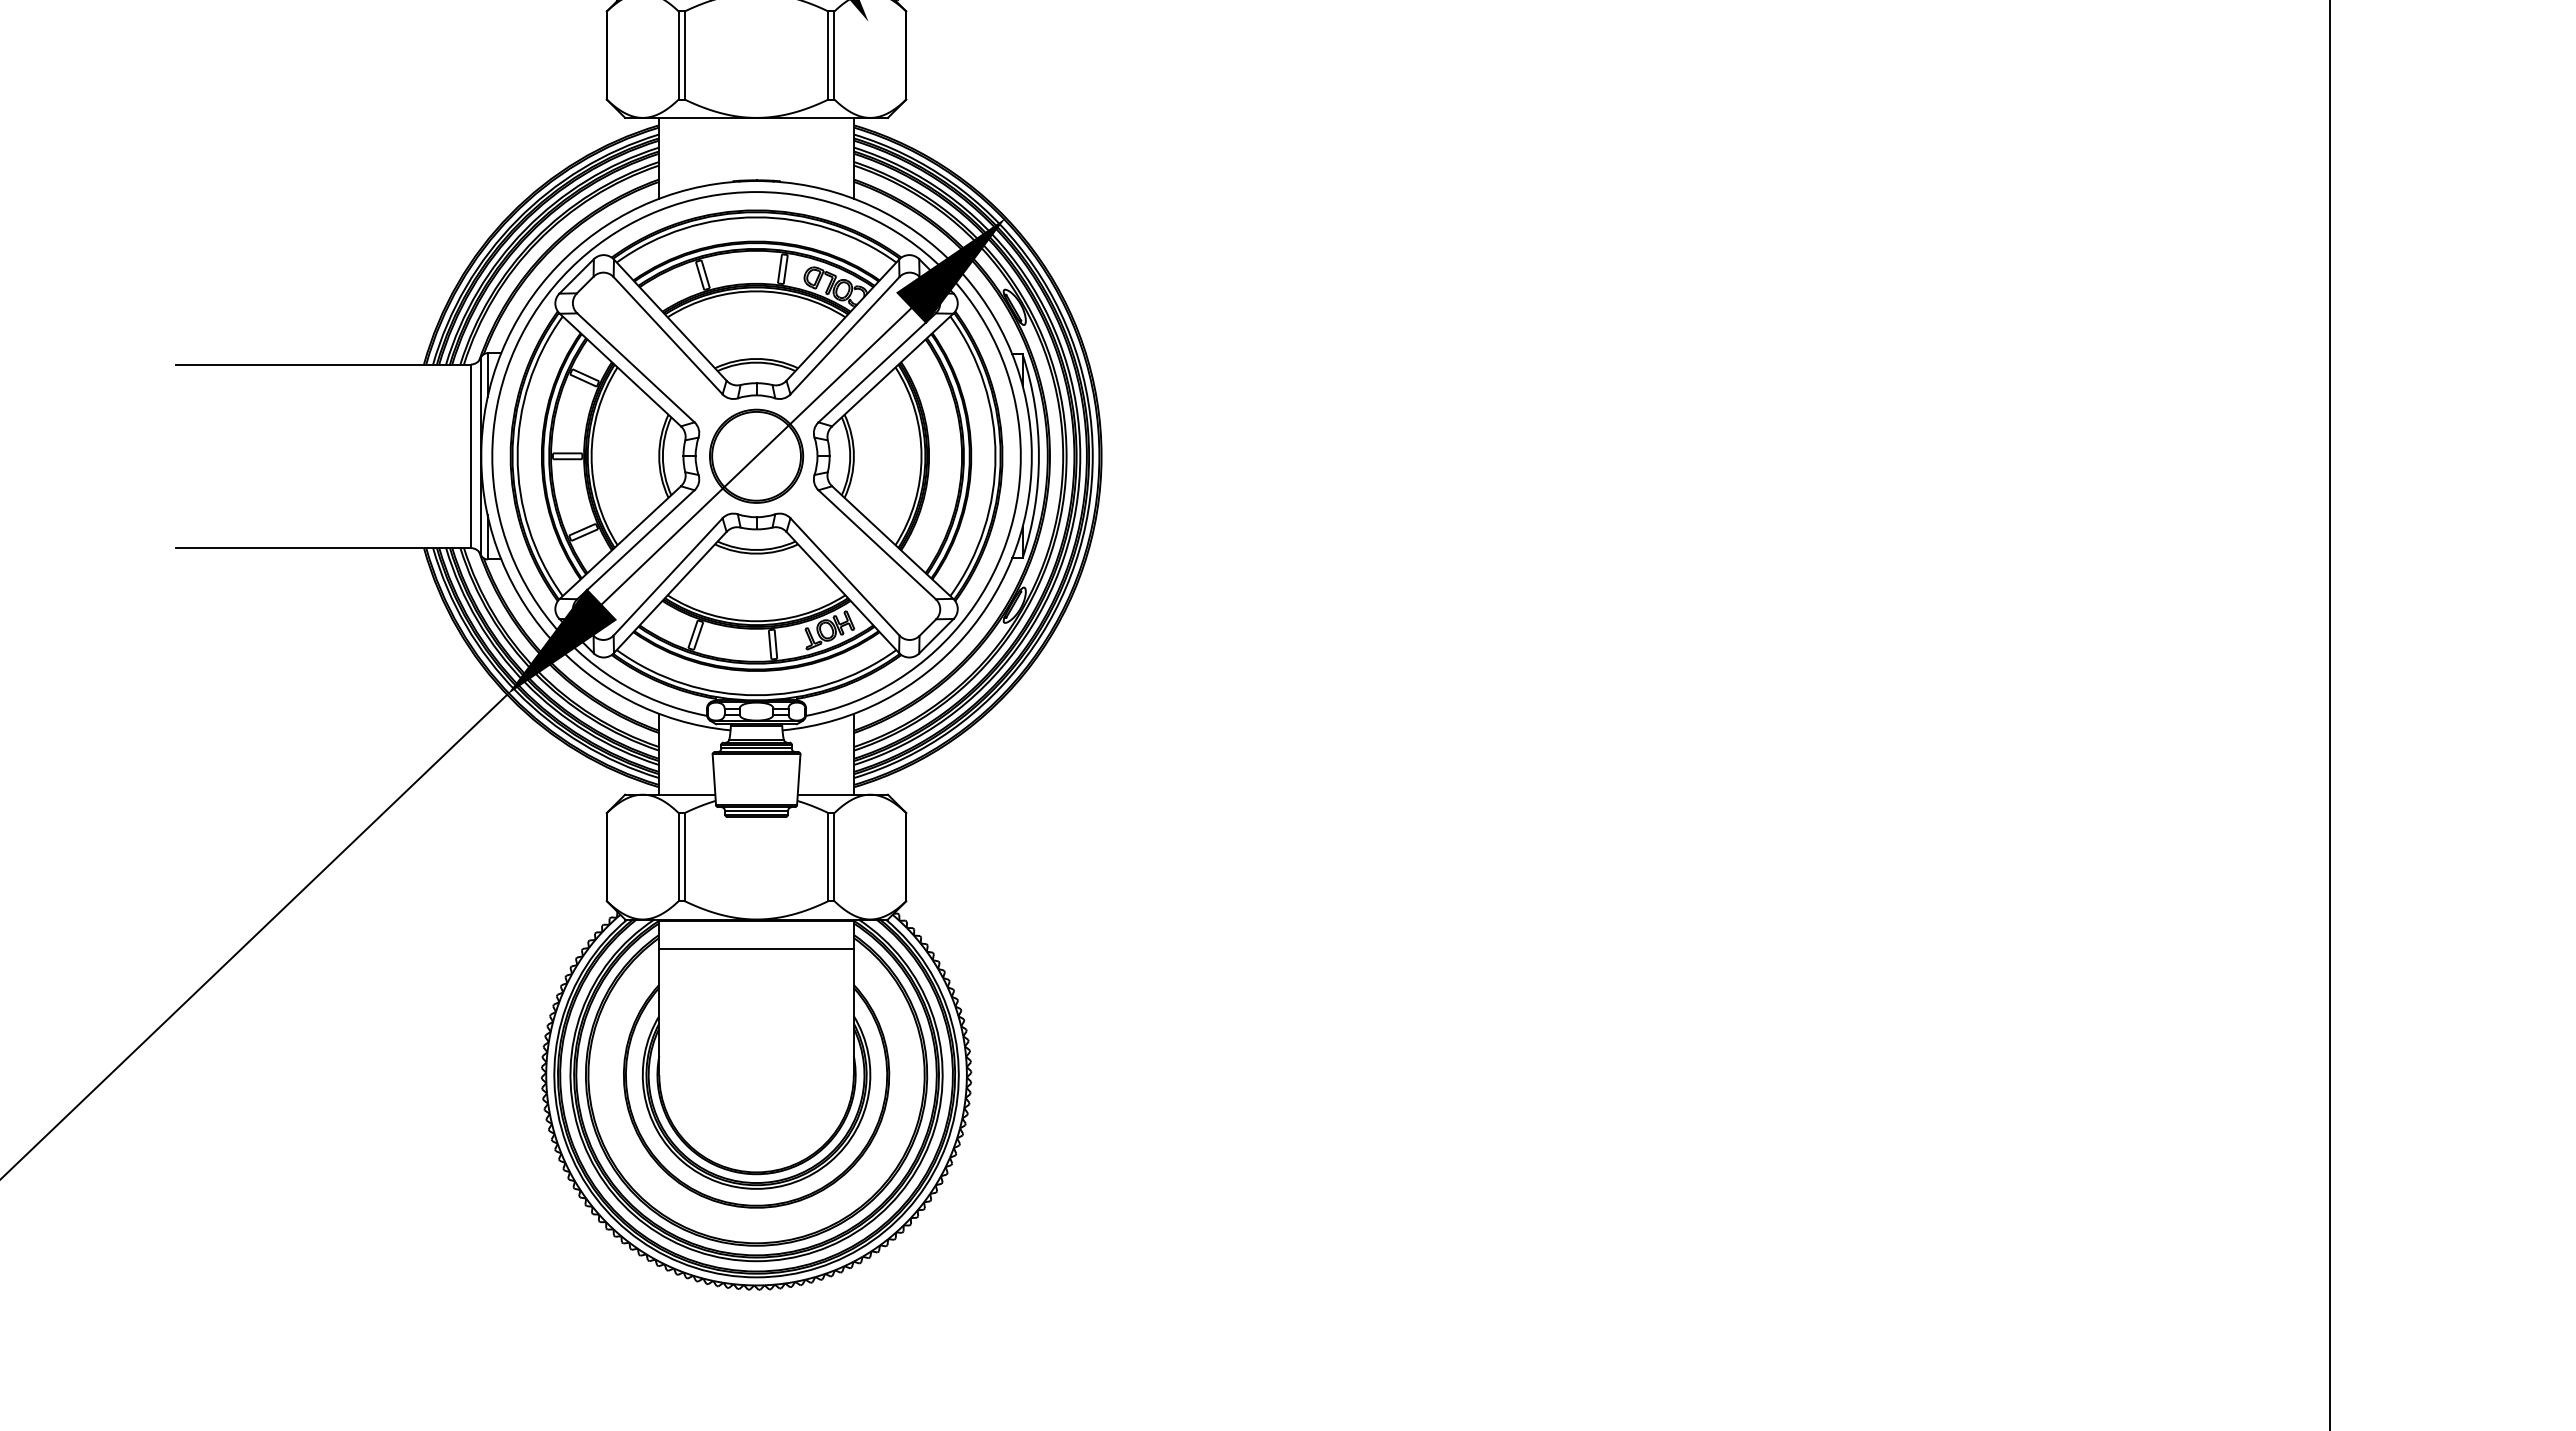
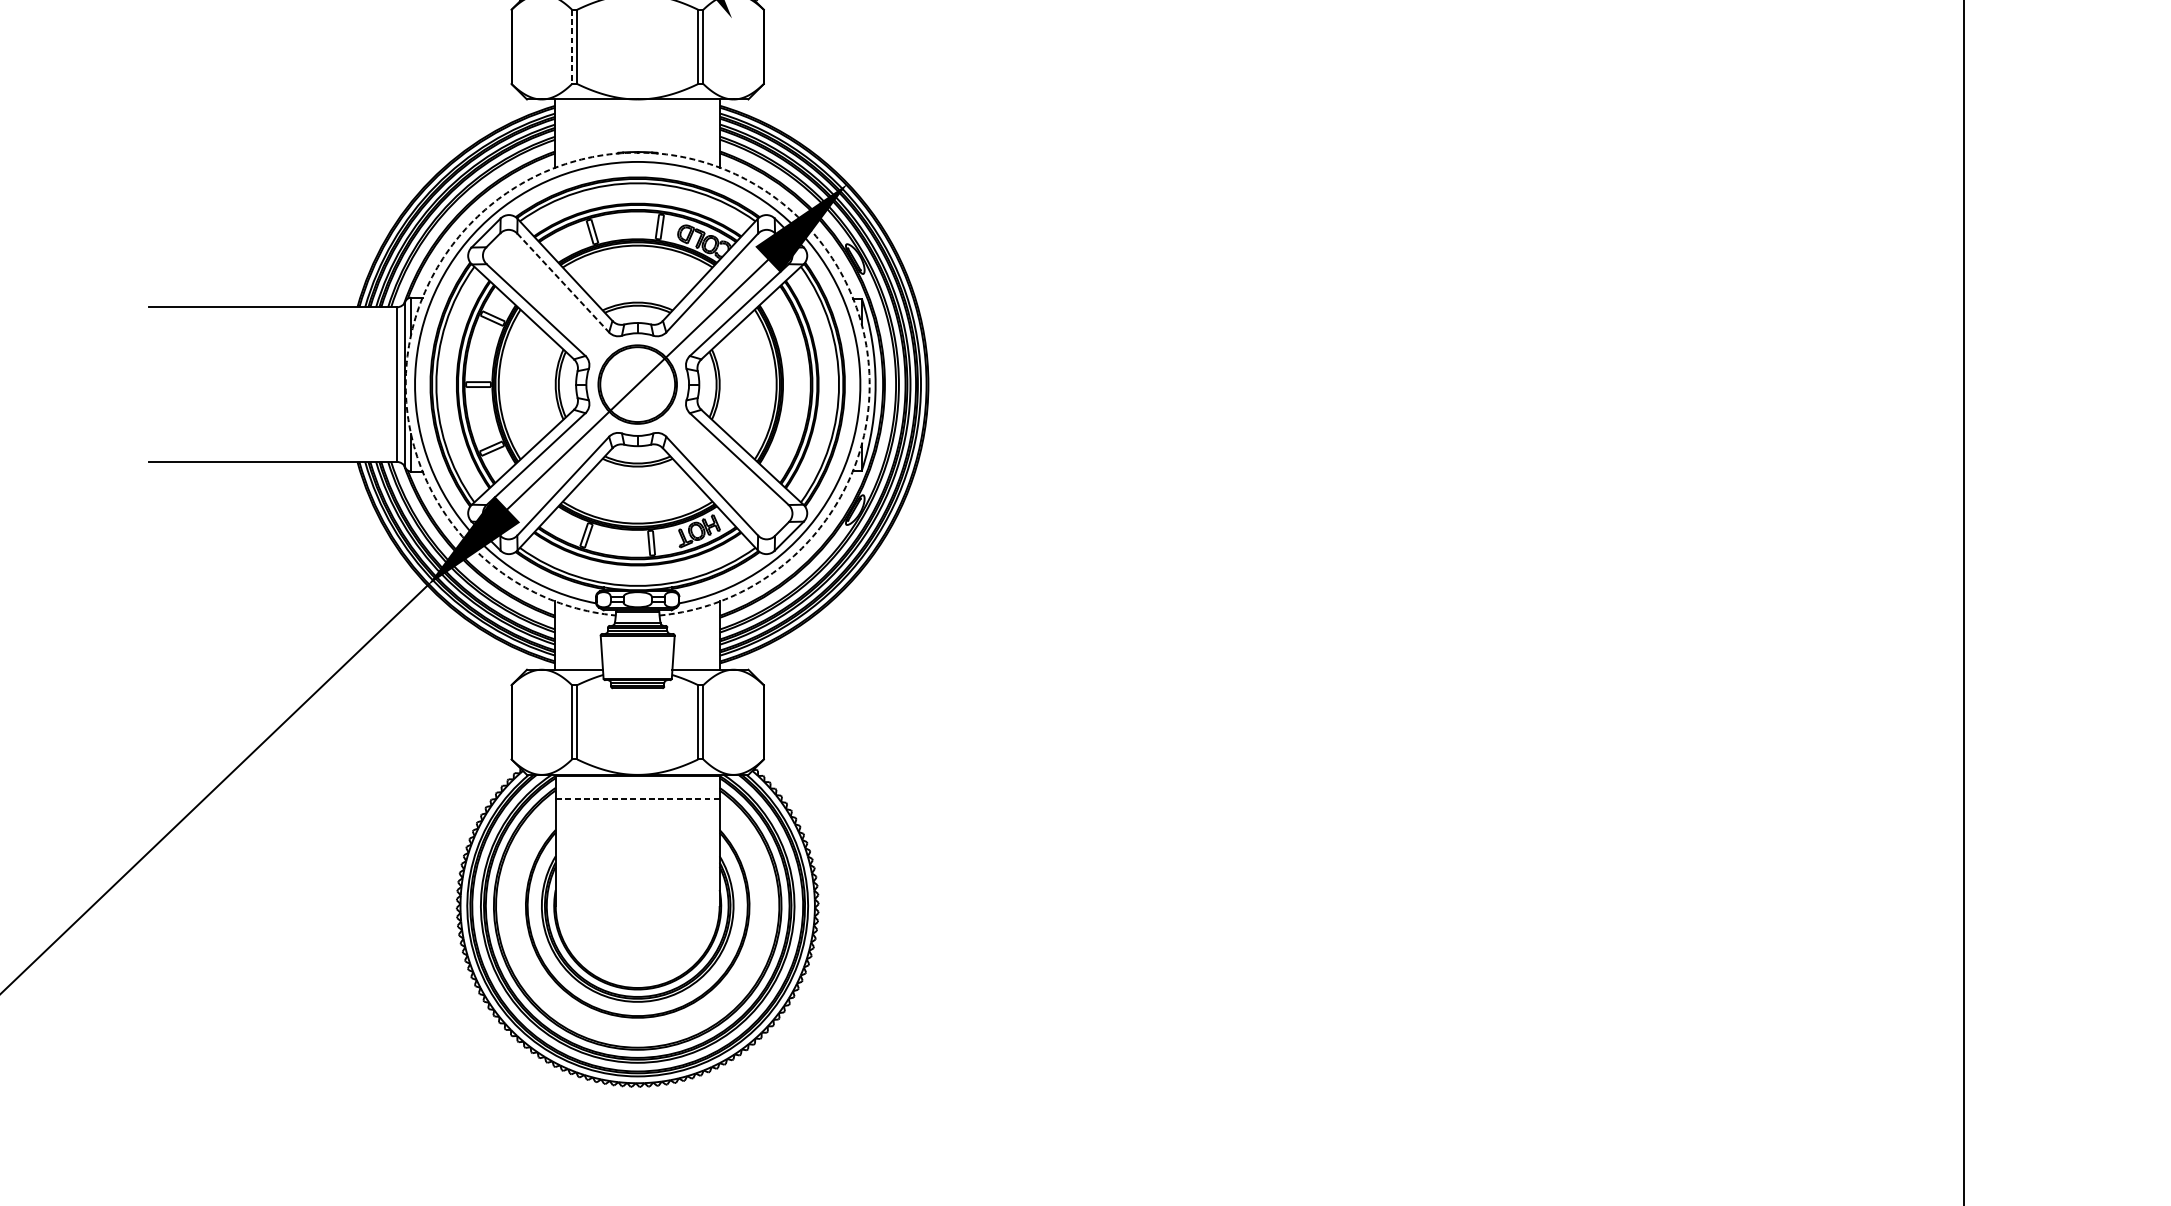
line: (678, 56) -> (571, 47), solid -> dashed
arc: (756, 181) -> (637, 153), solid -> dashed
line: (668, 336) -> (563, 283), solid -> dashed
line: (756, 948) -> (637, 799), solid -> dashed

